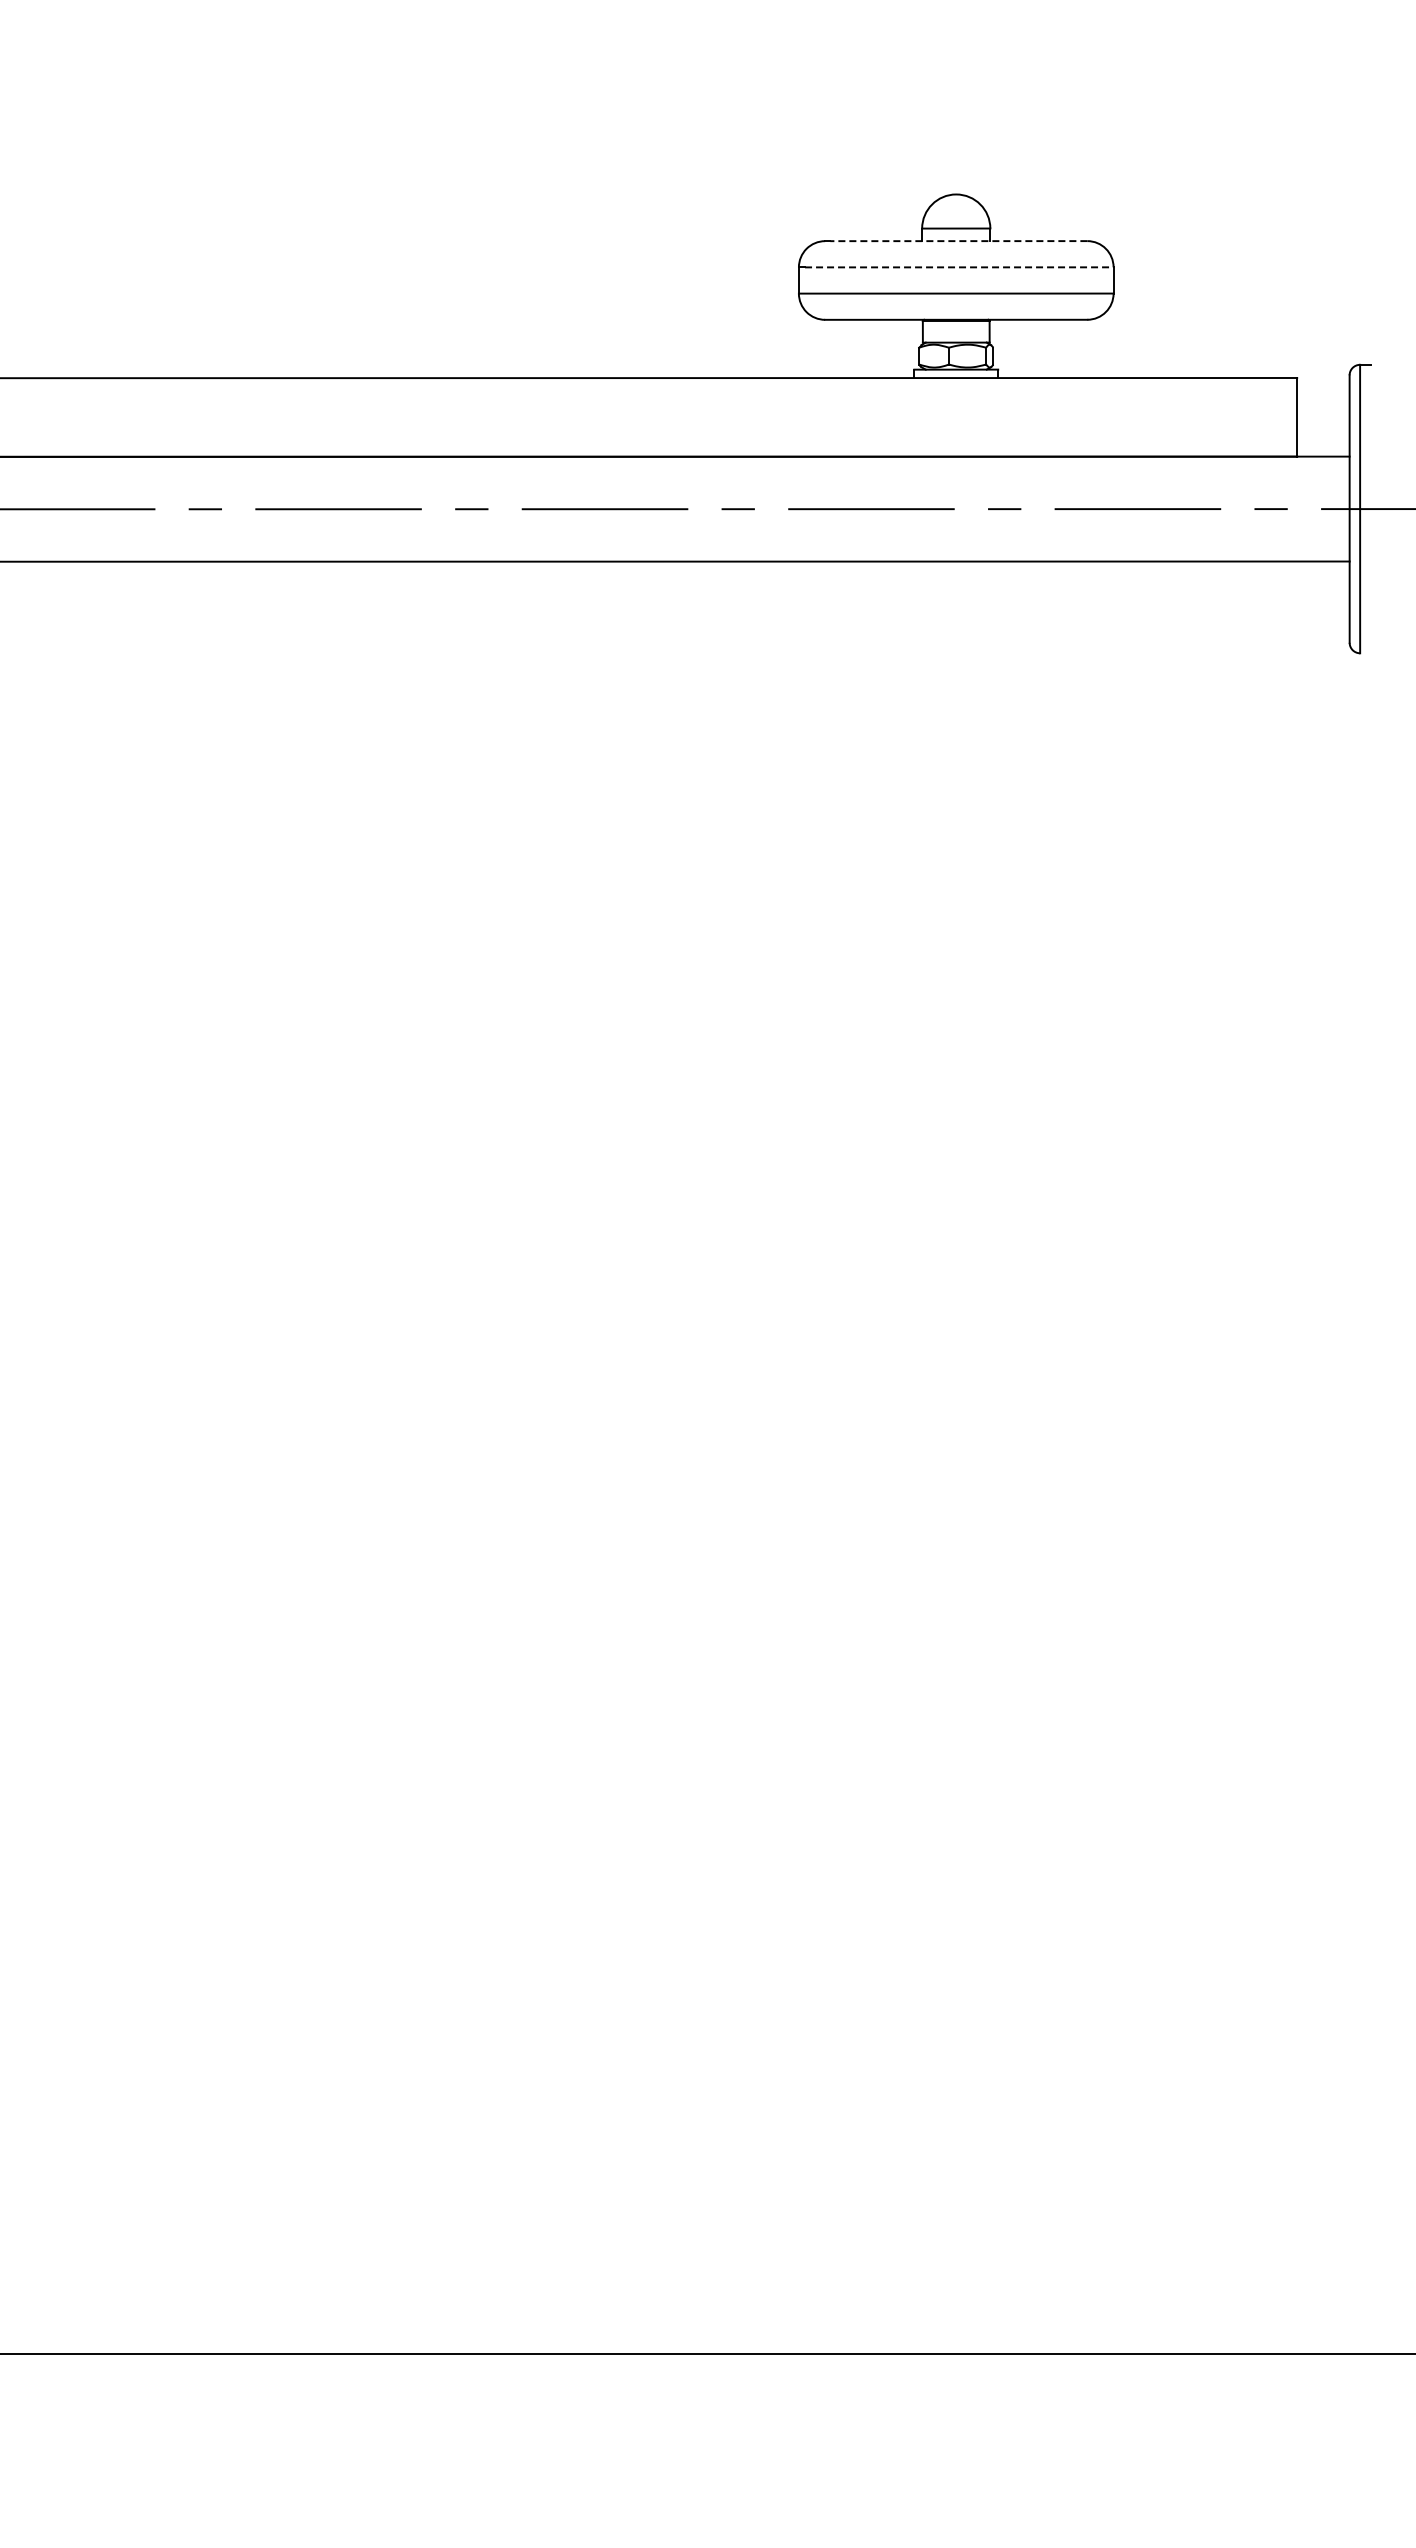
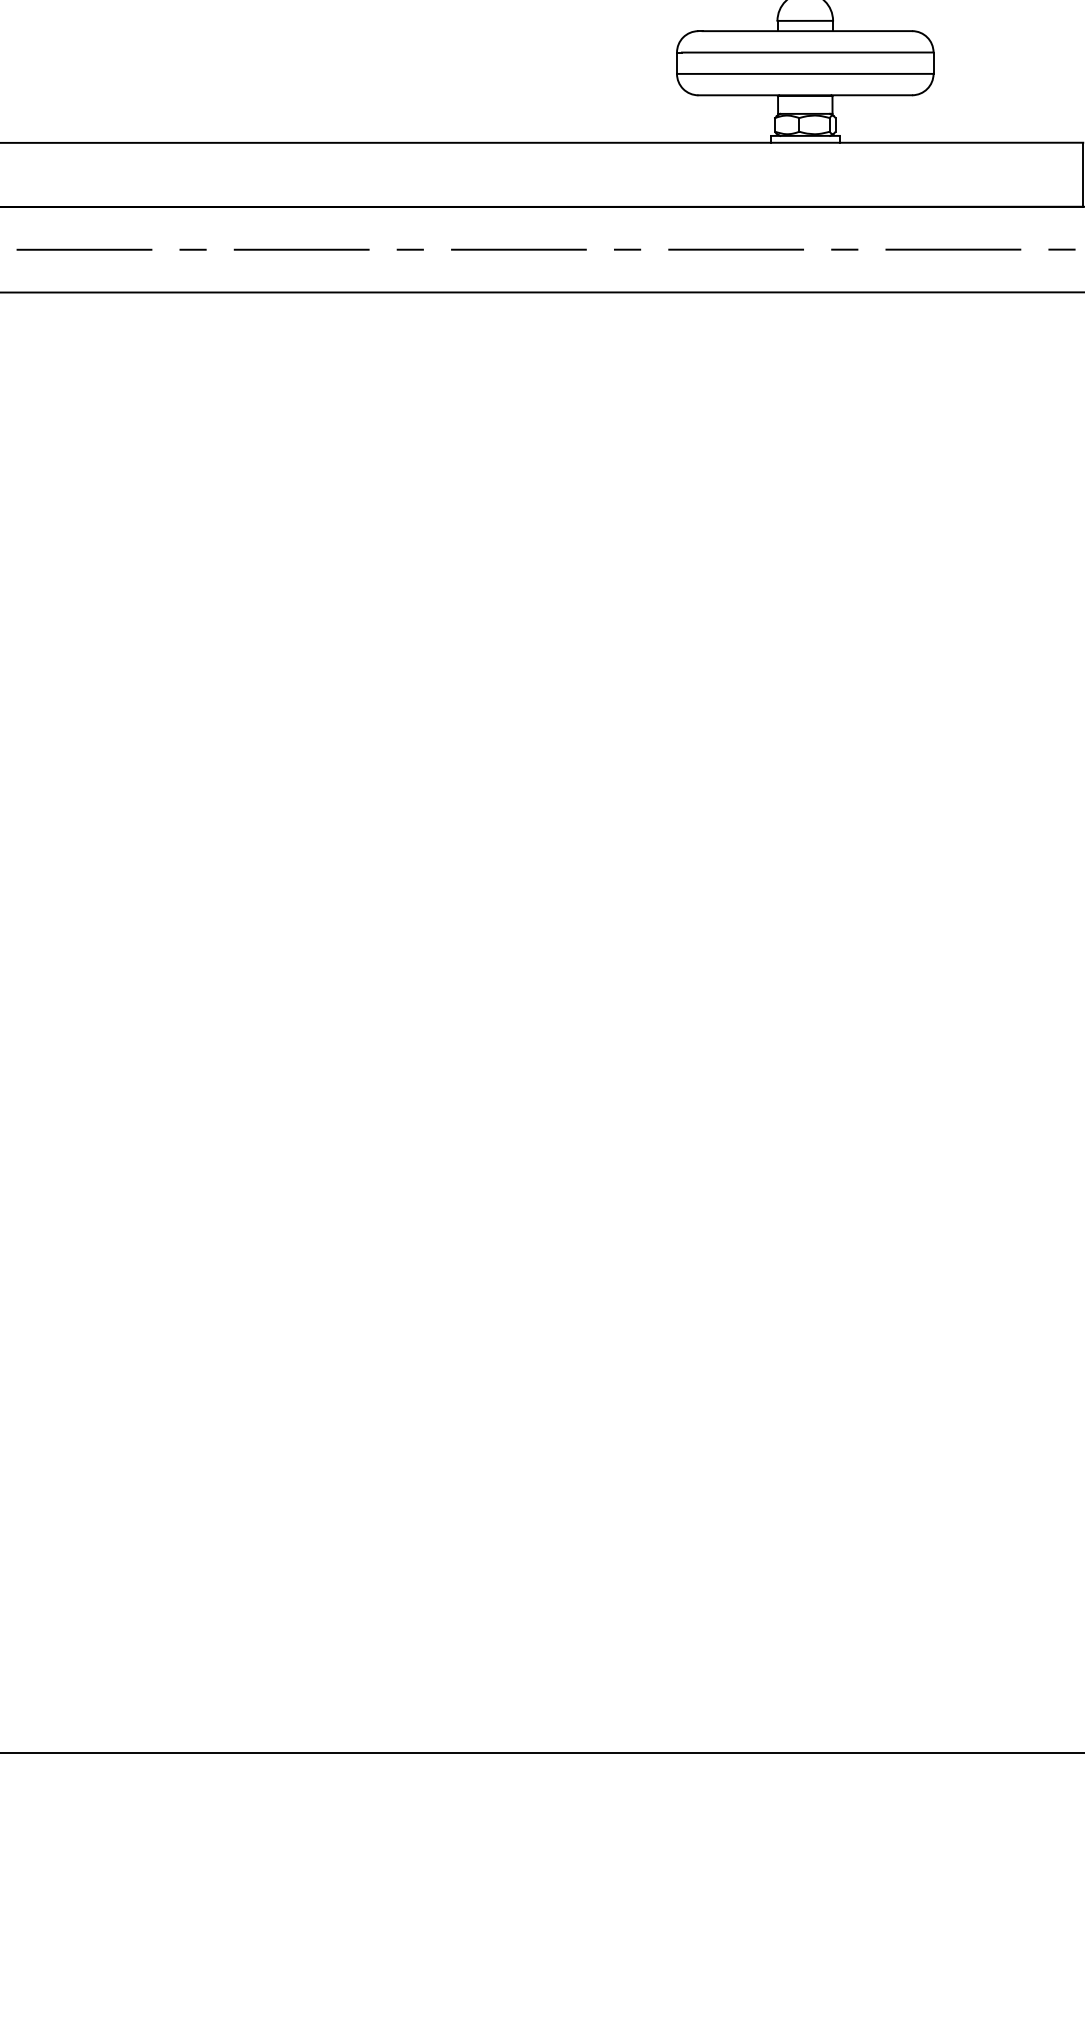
line: (958, 241) -> (807, 31), dashed -> solid
line: (959, 267) -> (807, 52), dashed -> solid

